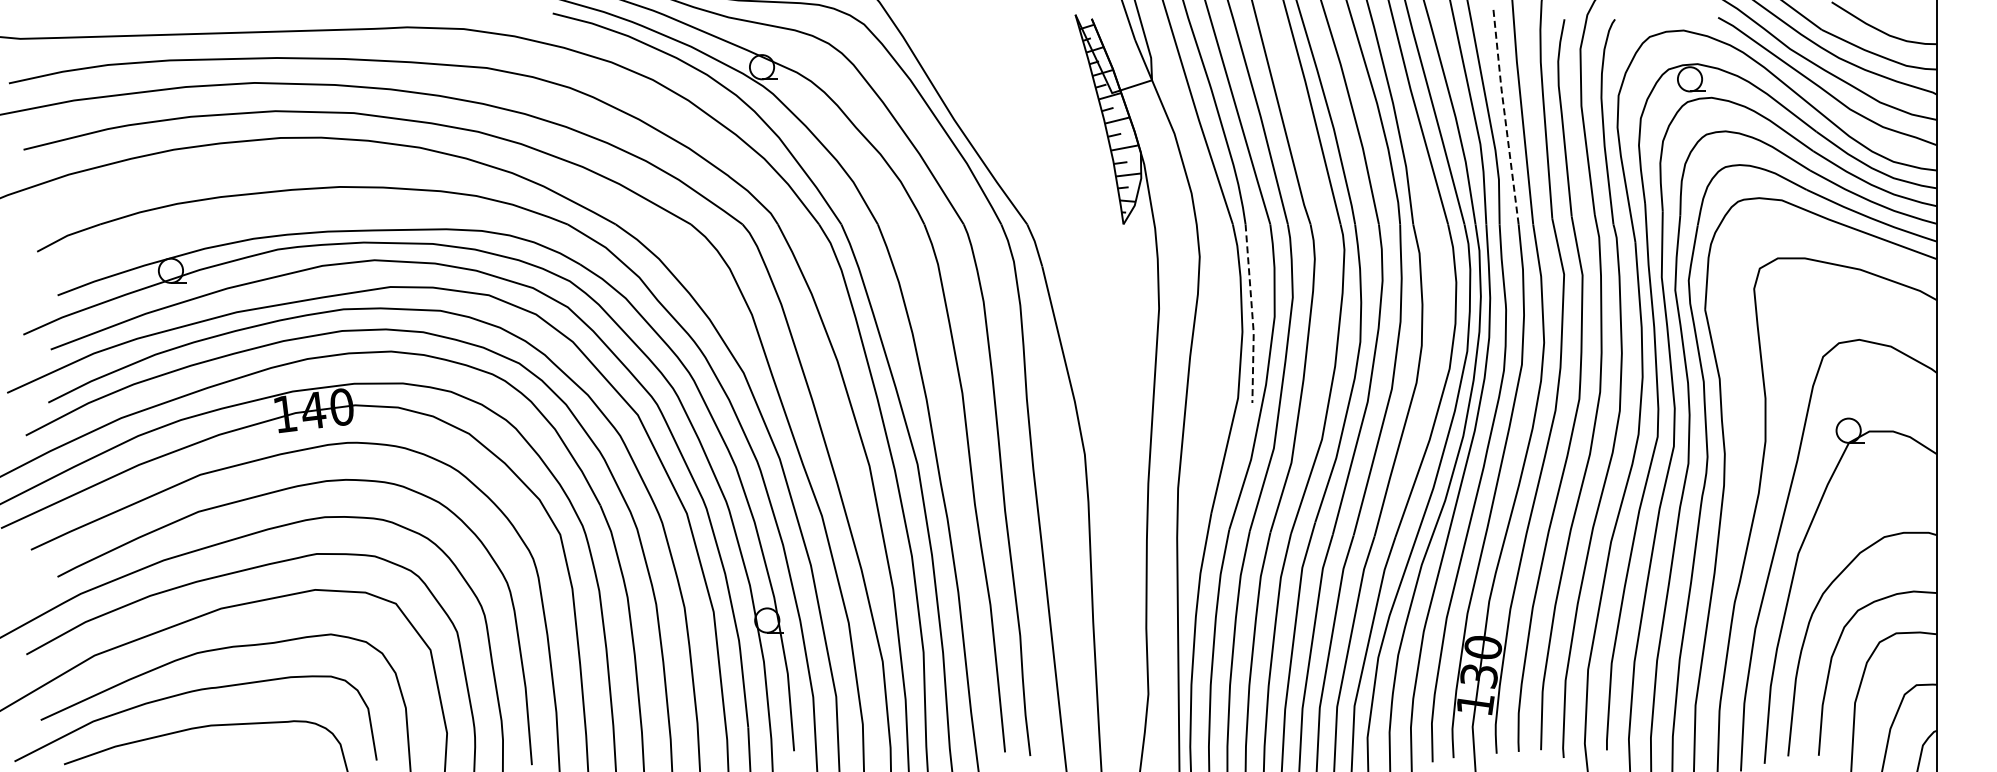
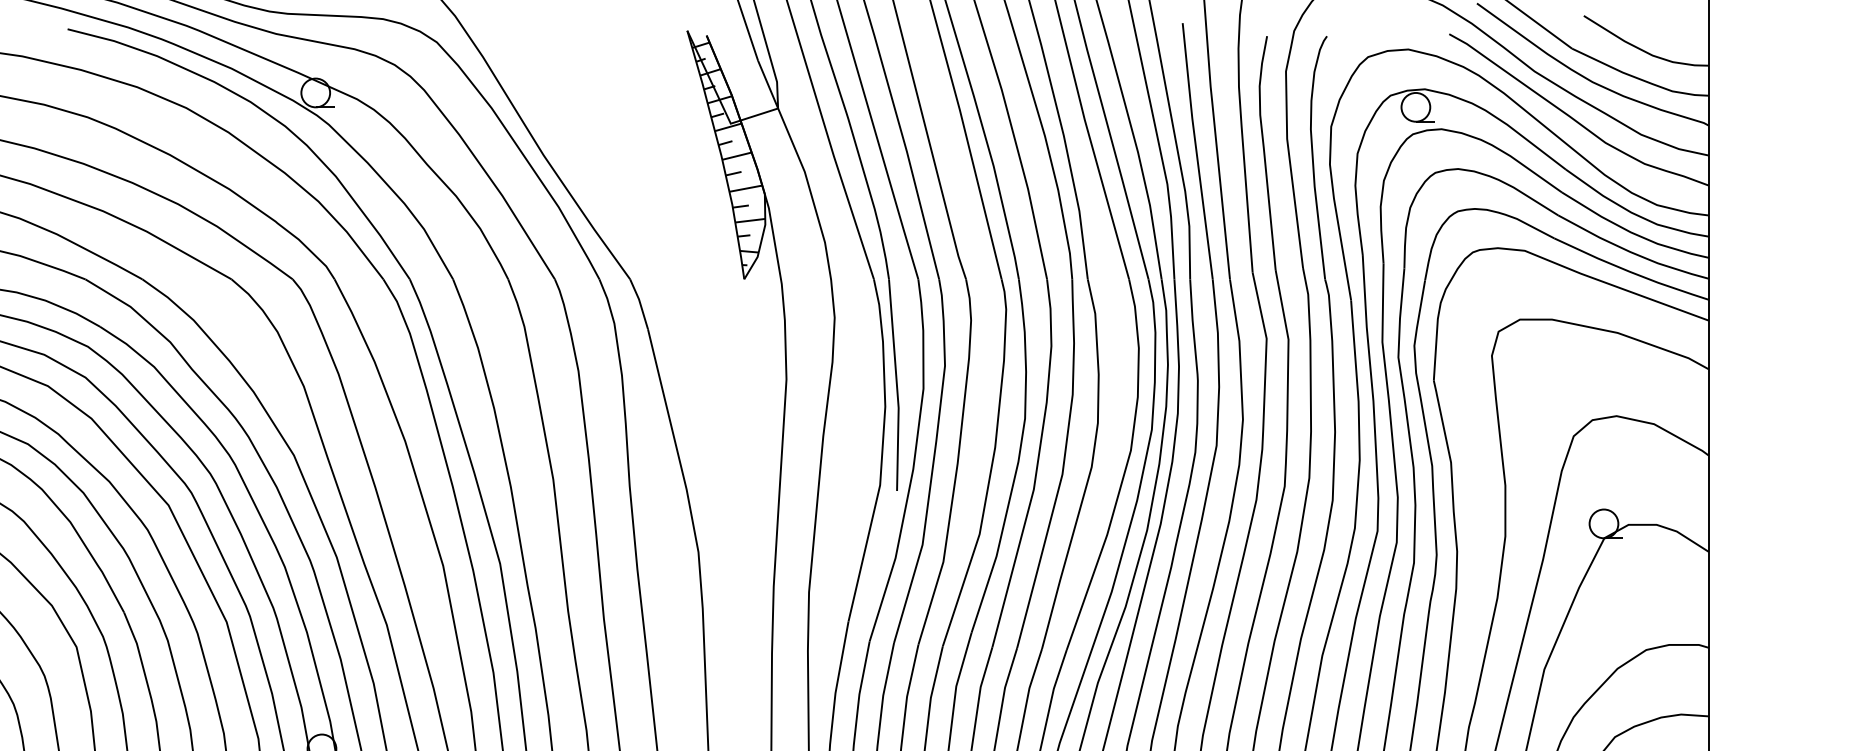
line: (1504, 114) -> (1195, 149), dashed -> solid
line: (1252, 314) -> (897, 386), dashed -> solid

